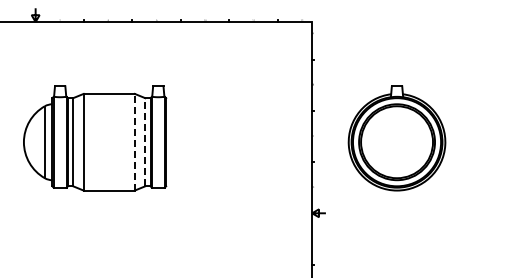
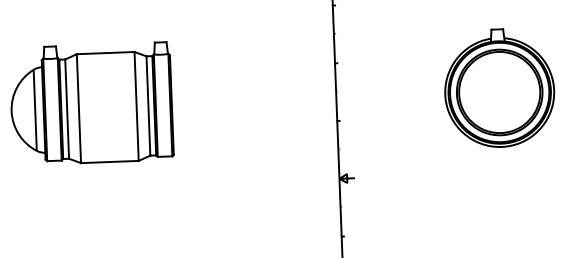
part: (396, 138) -> (498, 88), moved
line: (134, 141) -> (136, 105), dashed -> solid
line: (145, 141) -> (148, 105), dashed -> solid

